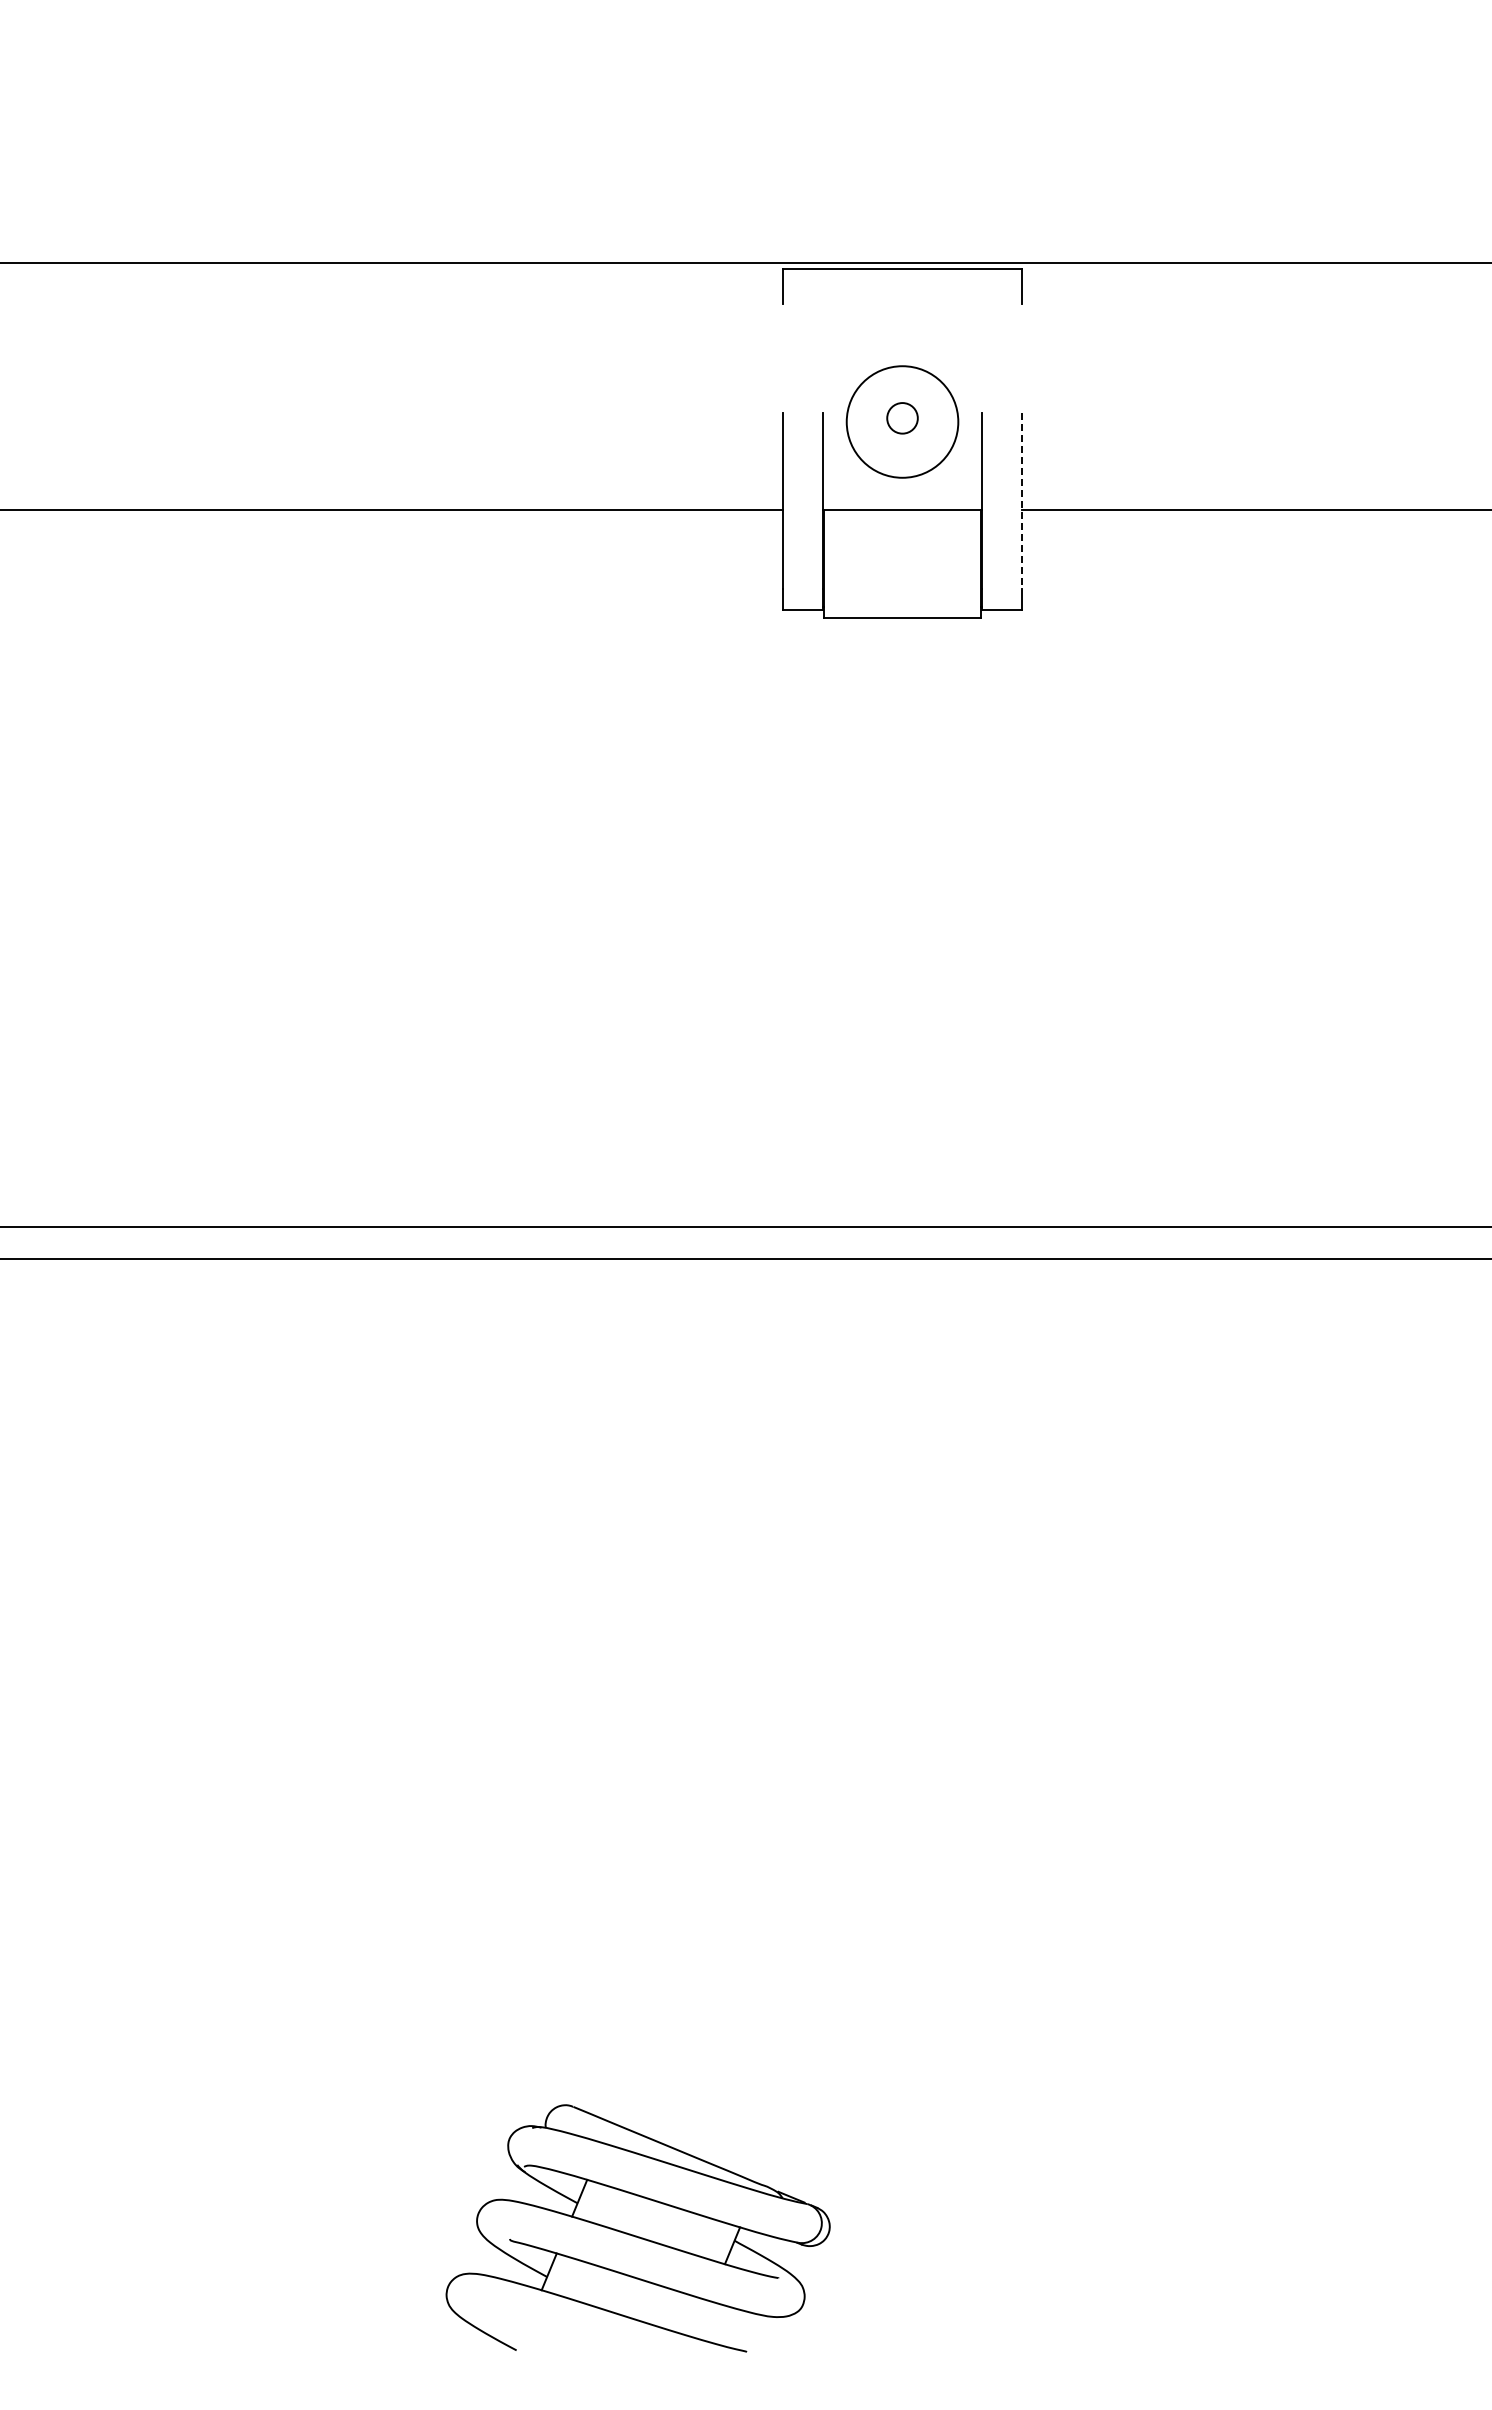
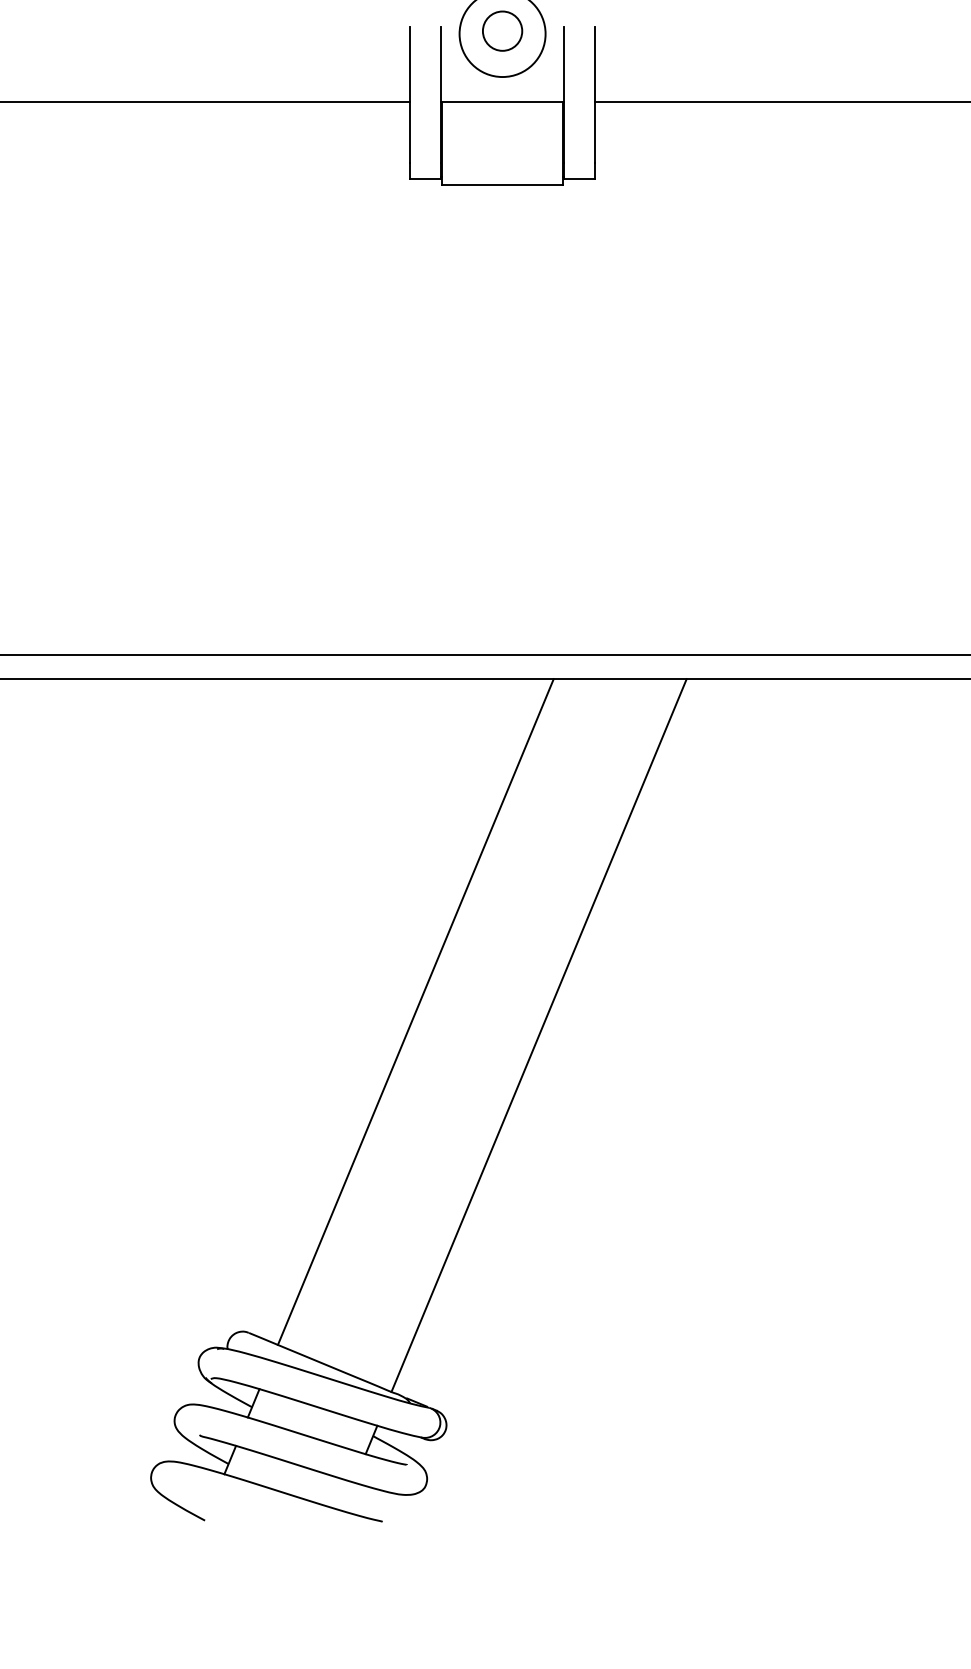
circle: (902, 417) -> (502, 30), size x1.67
line: (1022, 501) -> (595, 95), dashed -> solid
line: (789, 1690) -> (415, 1011), added
line: (949, 1720) -> (538, 1035), added

